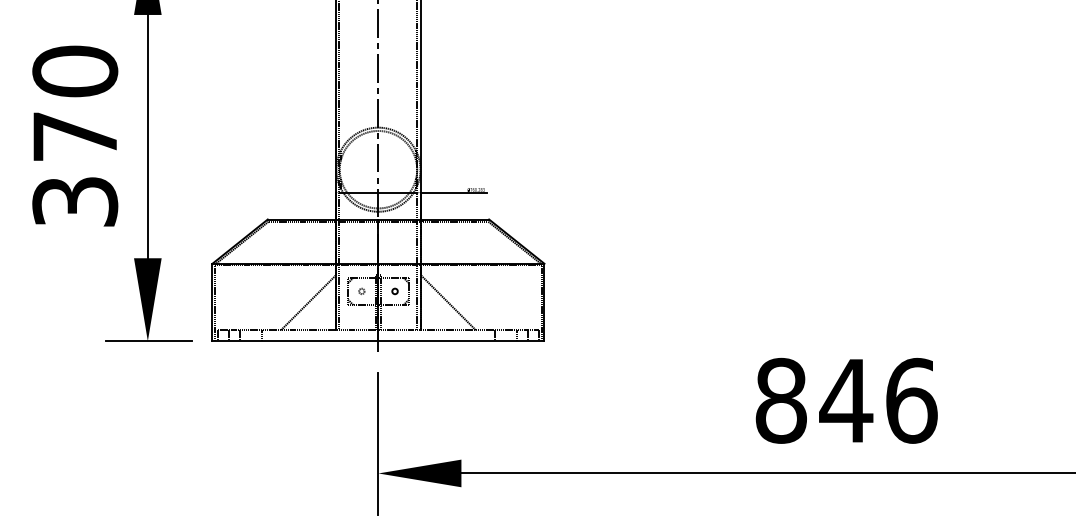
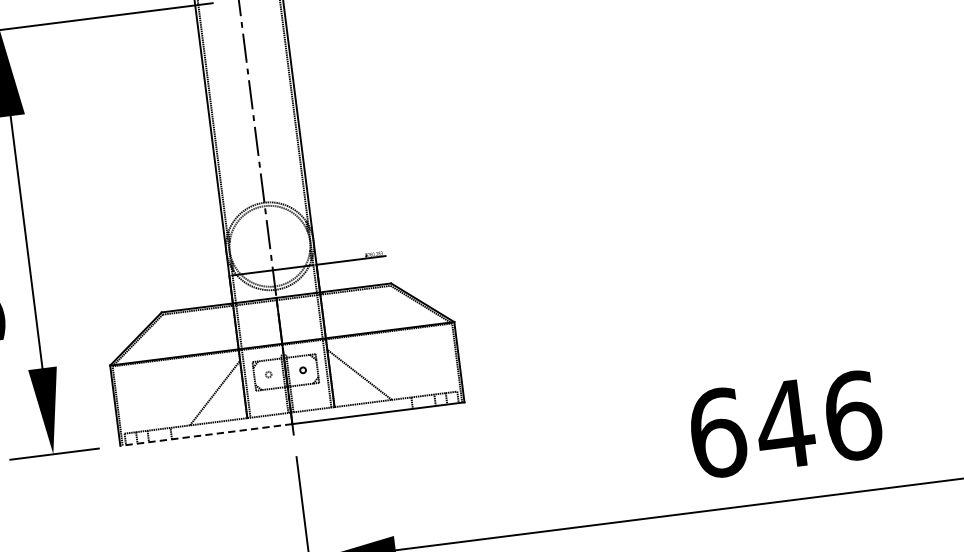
line: (295, 341) -> (206, 435), solid -> dashed
text: (781, 400) -> (717, 432), 846 -> 646

